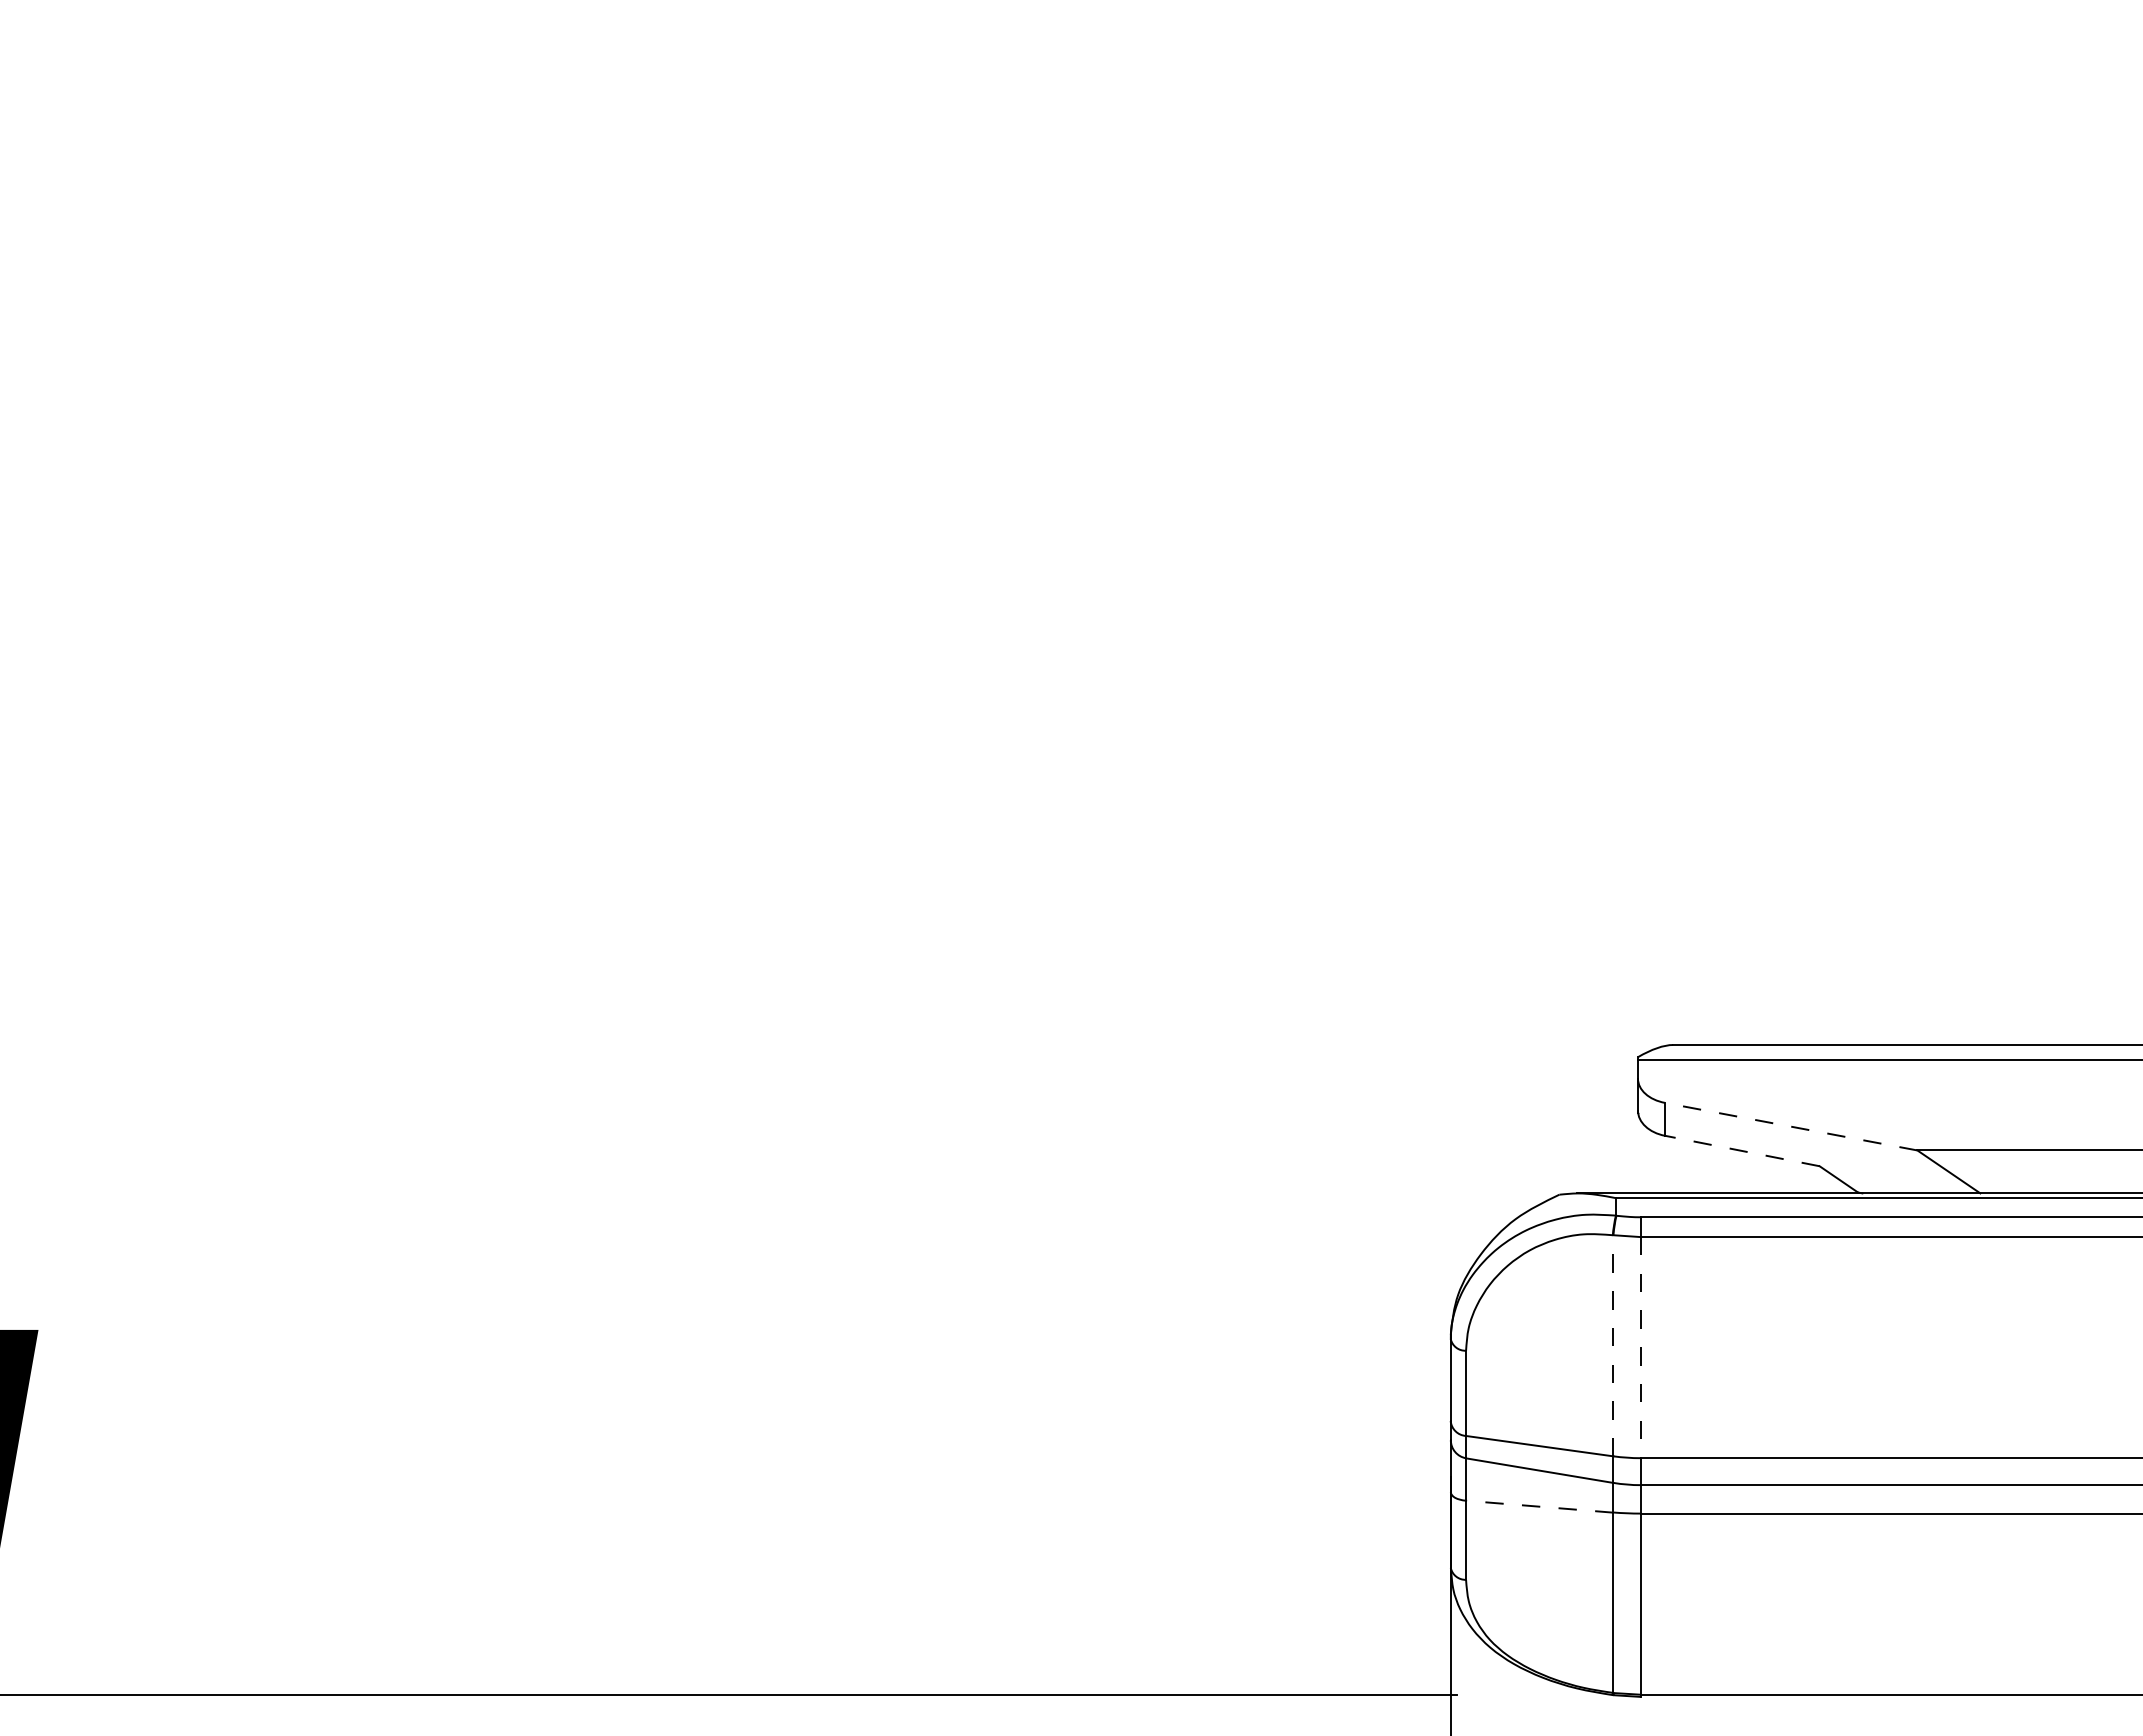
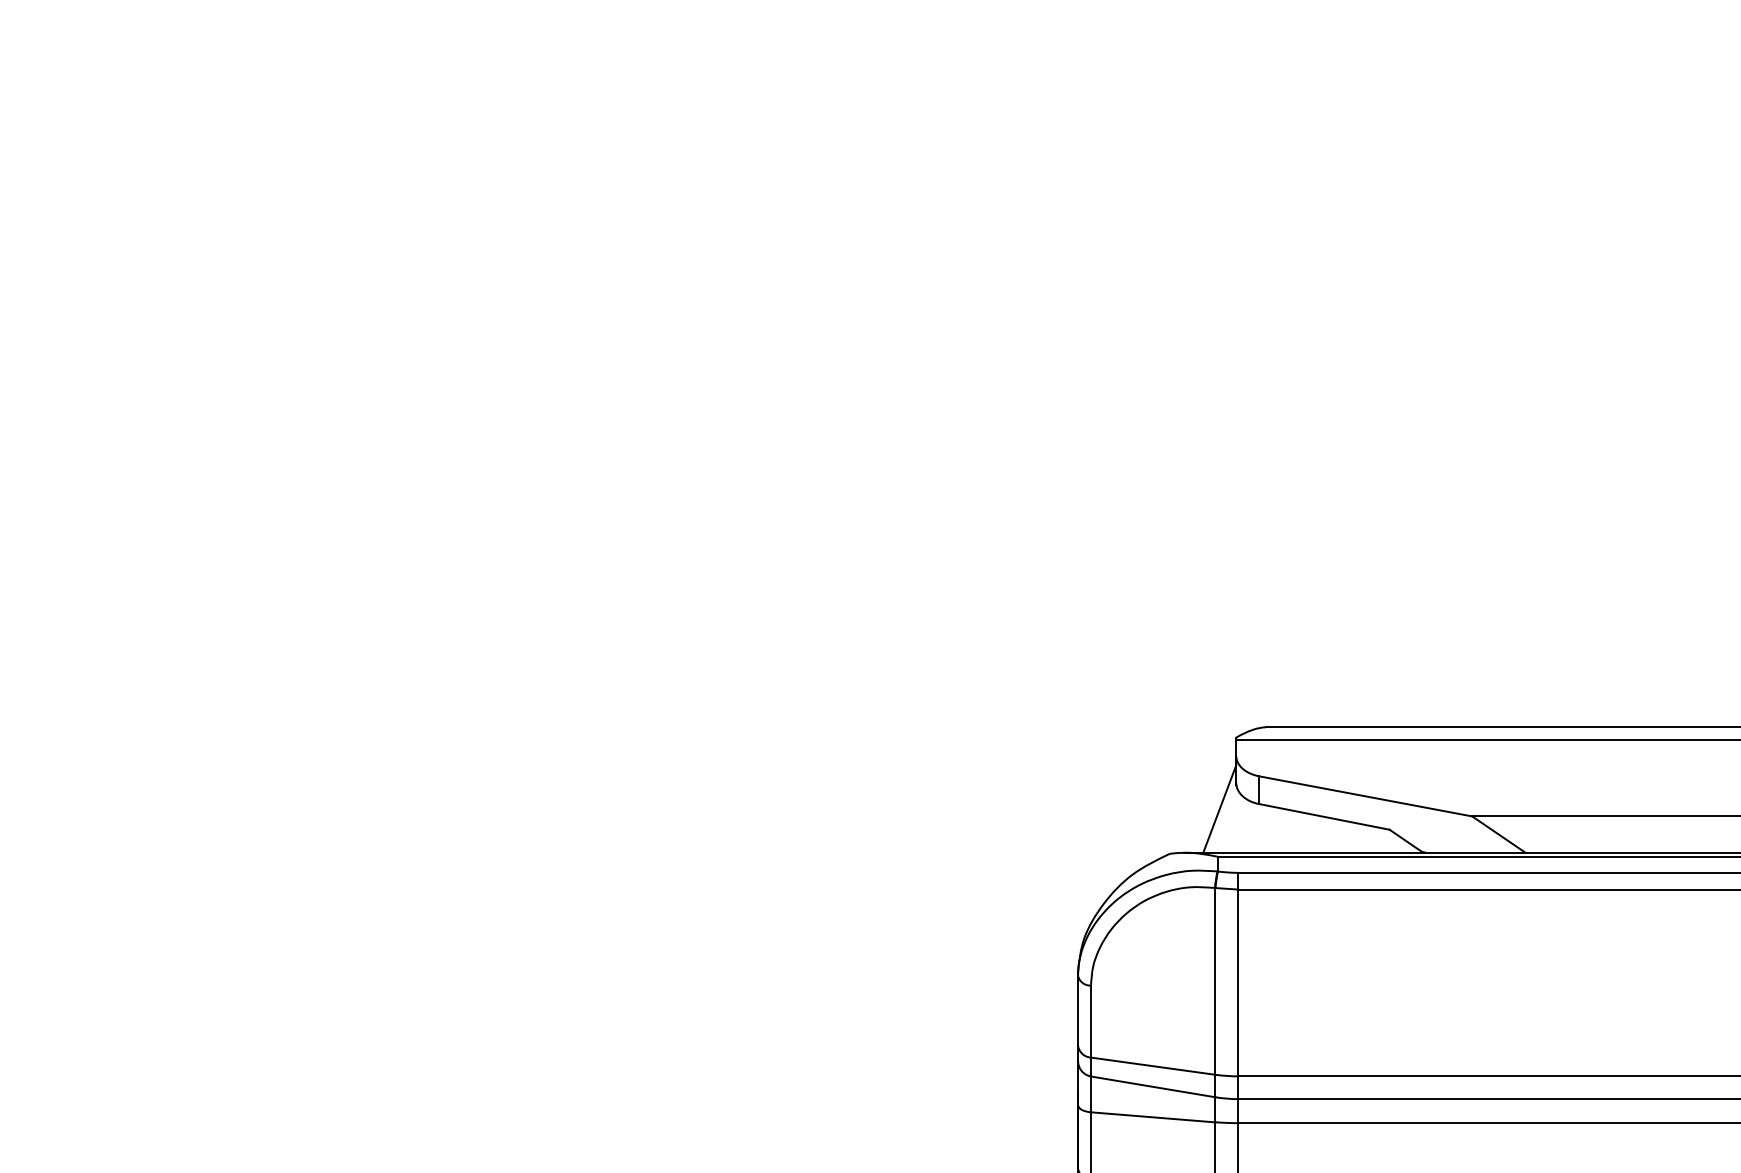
line: (1790, 1126) -> (1365, 796), dashed -> solid
line: (1618, 1141) -> (1219, 808), added
line: (1742, 1151) -> (1324, 817), dashed -> solid
line: (1613, 1345) -> (1215, 981), dashed -> solid
line: (1640, 1347) -> (1238, 982), dashed -> solid
line: (1539, 1506) -> (1153, 1117), dashed -> solid

